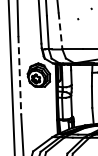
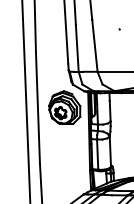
line: (60, 31) -> (94, 46), dashed -> solid
line: (19, 75) -> (37, 108), dashed -> solid

